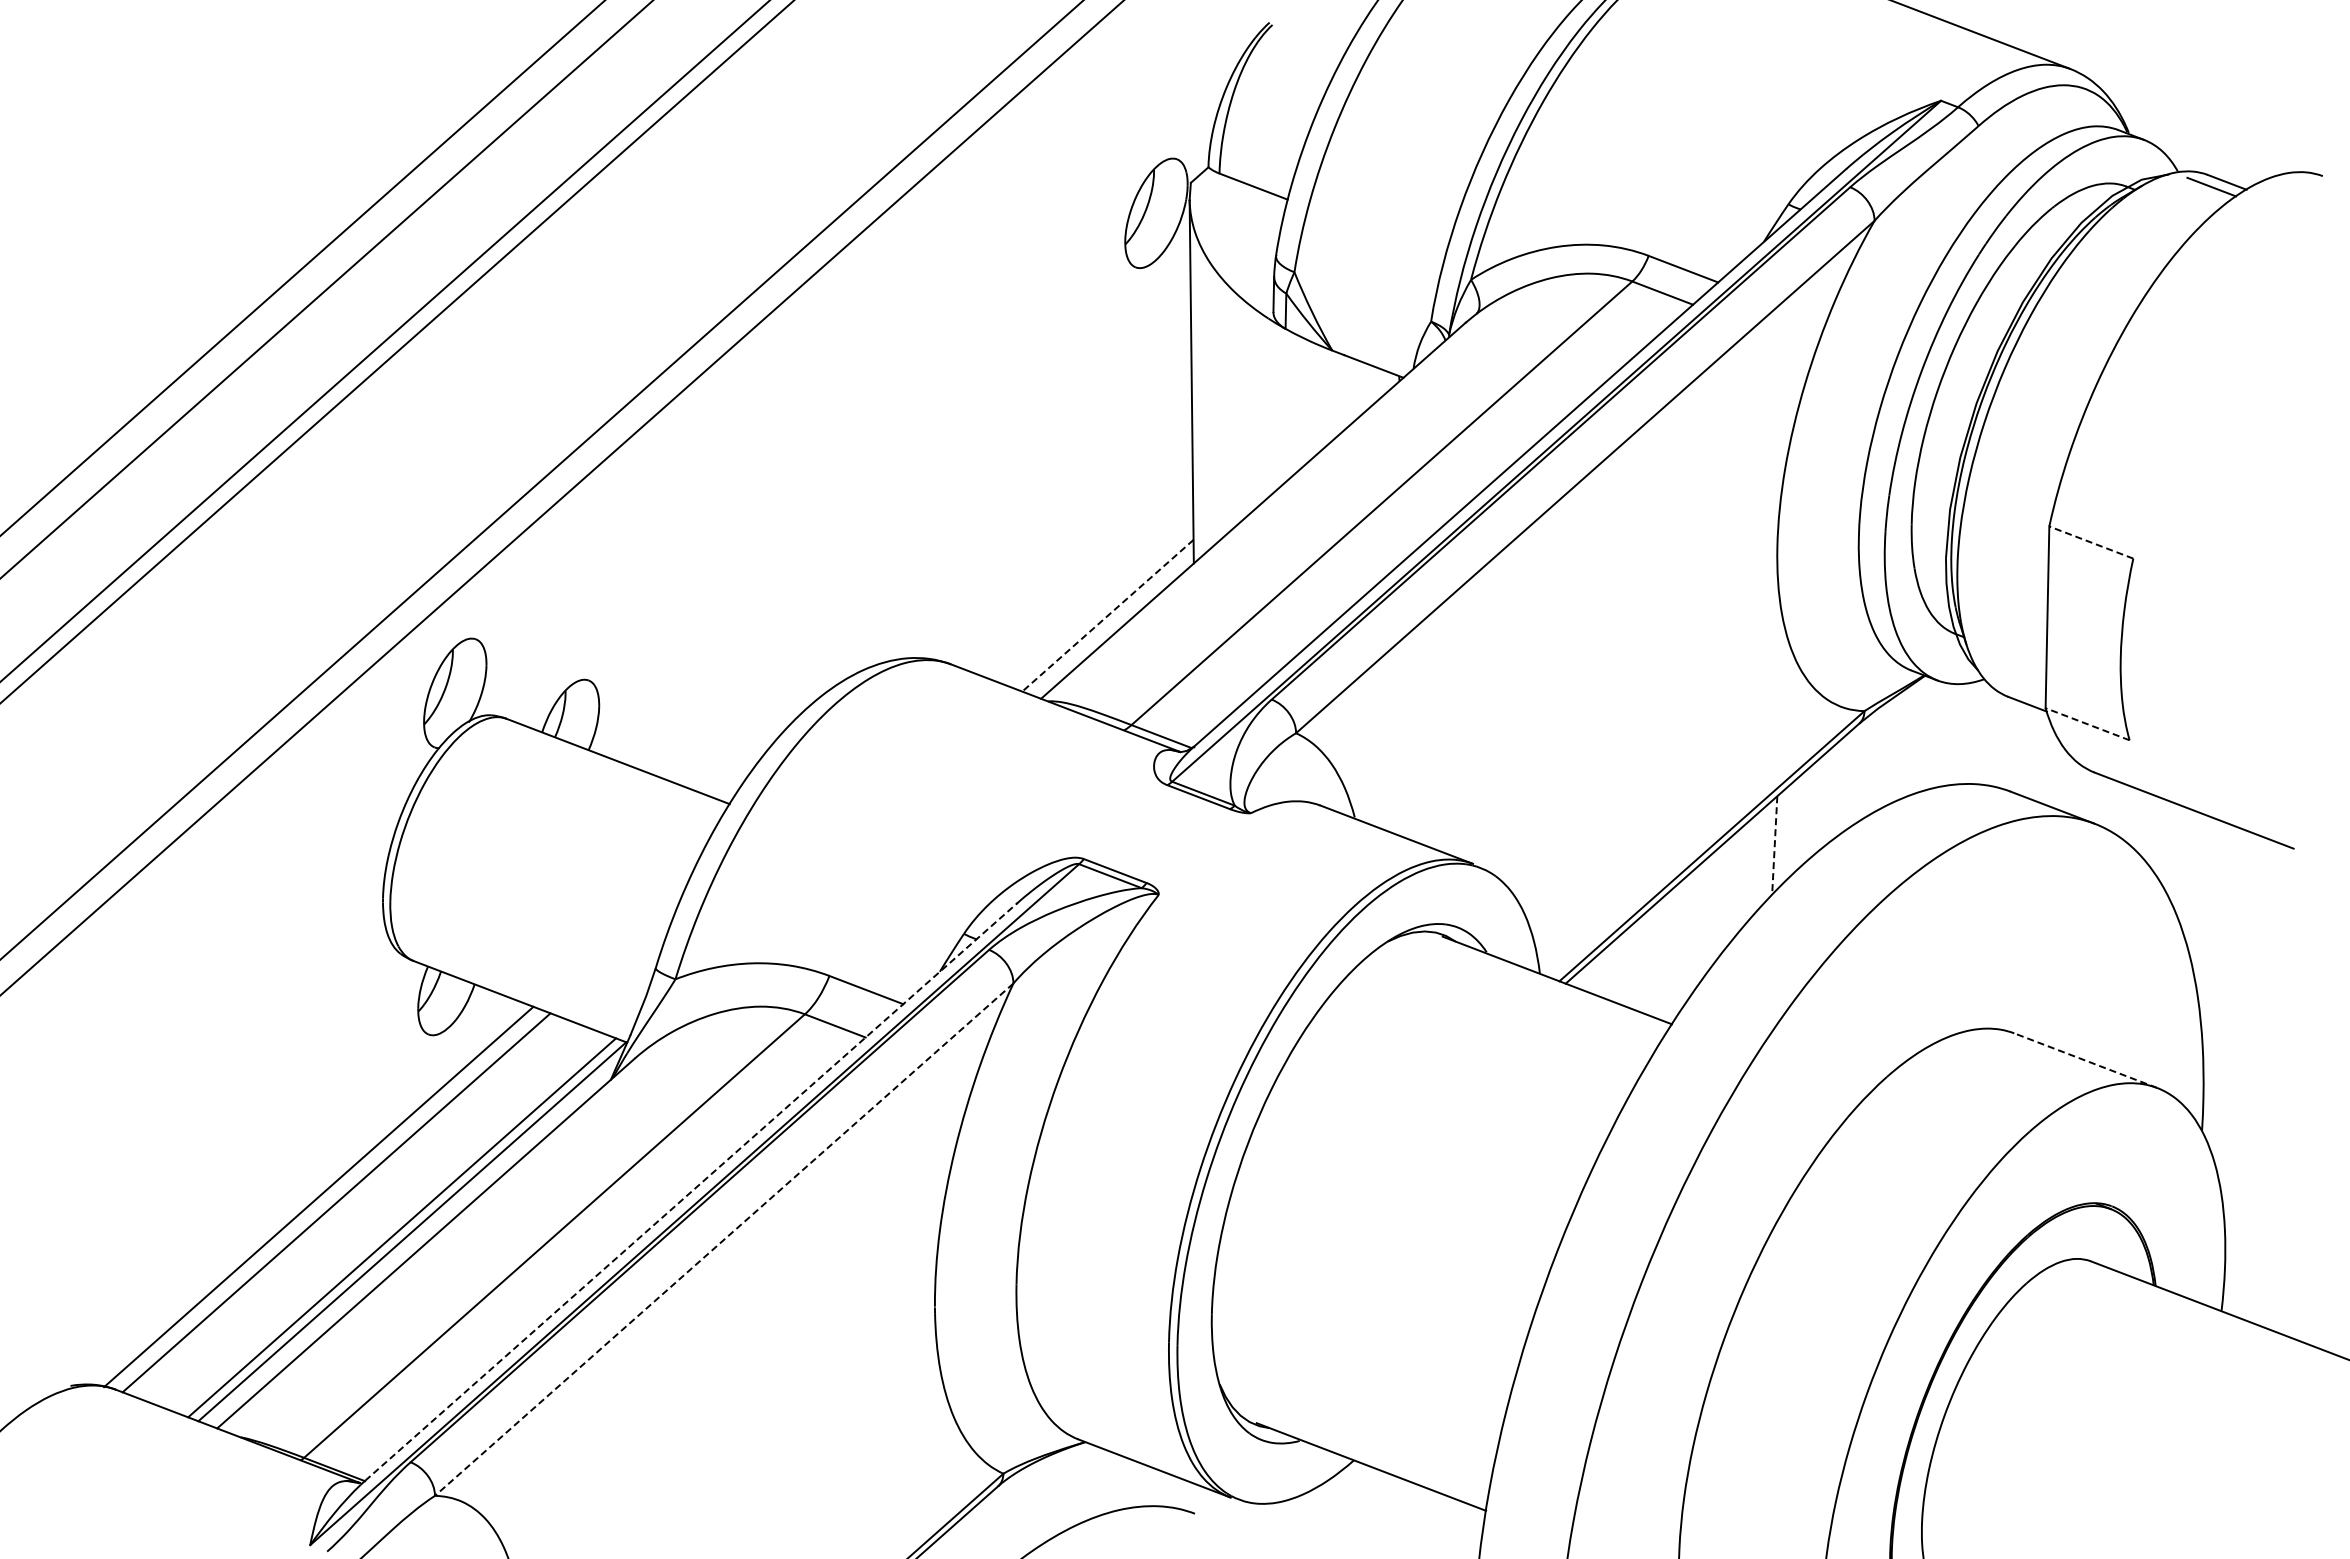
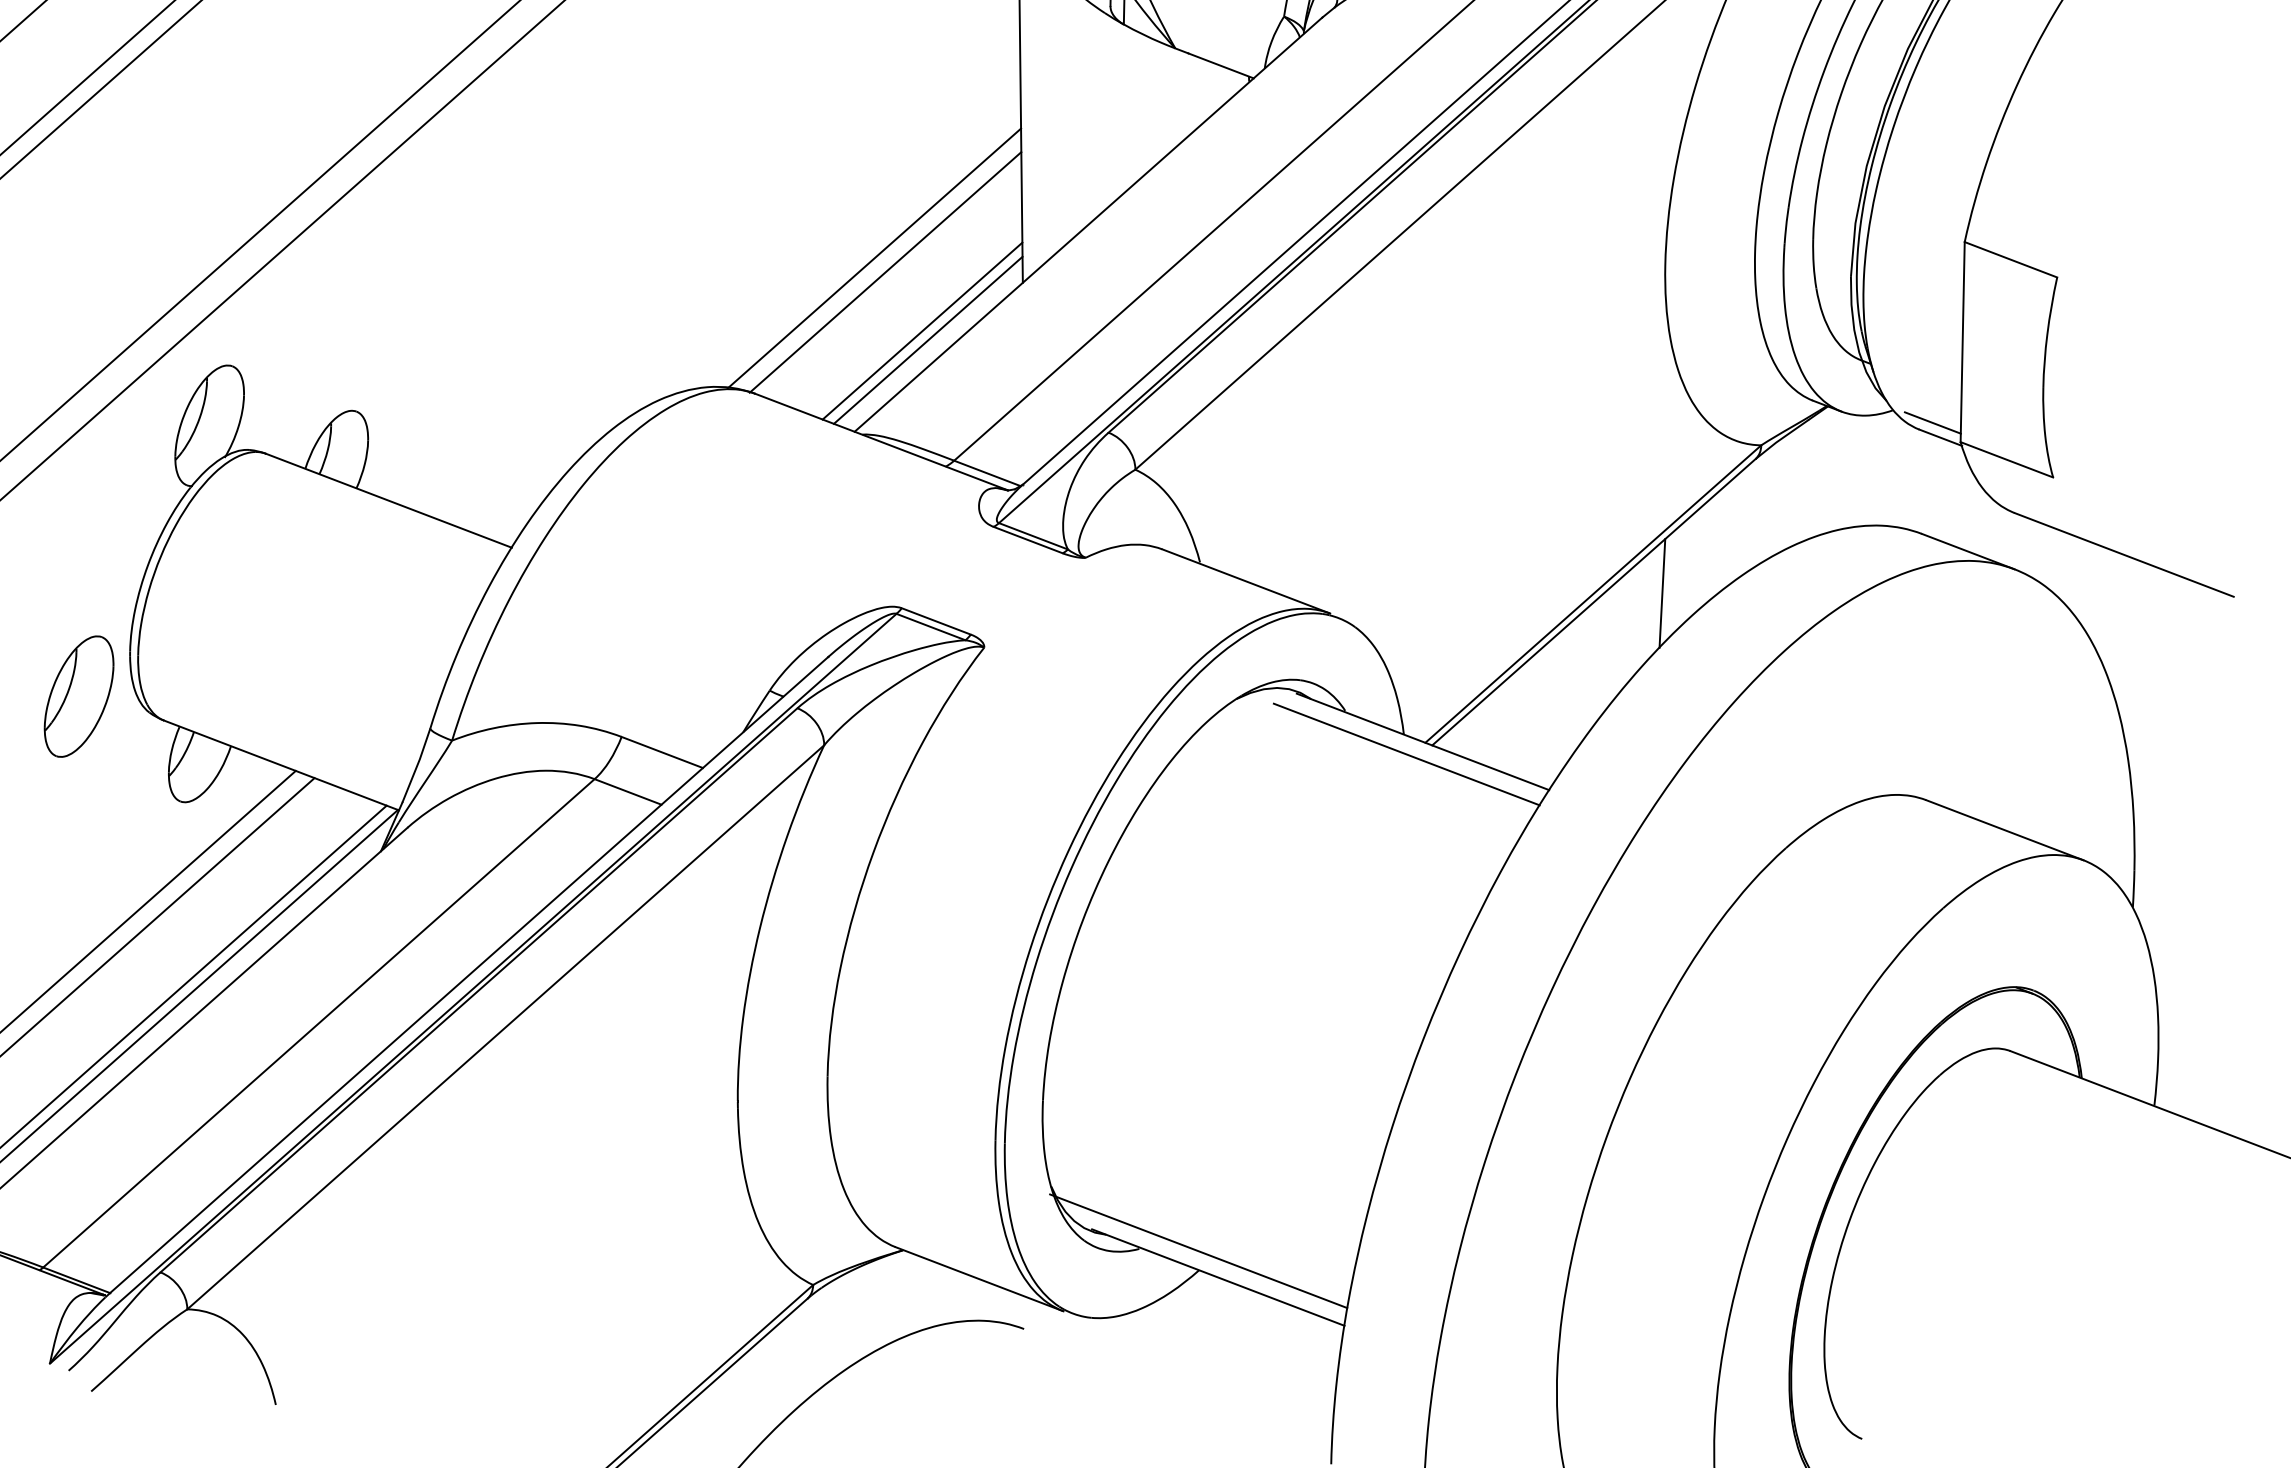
line: (1058, 541) -> (873, 258), added
line: (2091, 542) -> (2011, 259), dashed -> solid
line: (1068, 553) -> (884, 271), added
line: (1102, 607) -> (922, 331), added
line: (1107, 616) -> (927, 341), dashed -> solid
line: (2020, 690) -> (1932, 422), added
line: (2087, 724) -> (2006, 460), dashed -> solid
line: (1774, 846) -> (1662, 594), dashed -> solid
part: (336, 938) -> (78, 695), added
line: (1542, 991) -> (1406, 754), added
line: (2085, 1060) -> (2004, 830), dashed -> solid
line: (691, 1191) -> (469, 974), dashed -> solid
line: (723, 1240) -> (504, 1028), dashed -> solid
line: (1353, 1442) -> (1198, 1250), added

